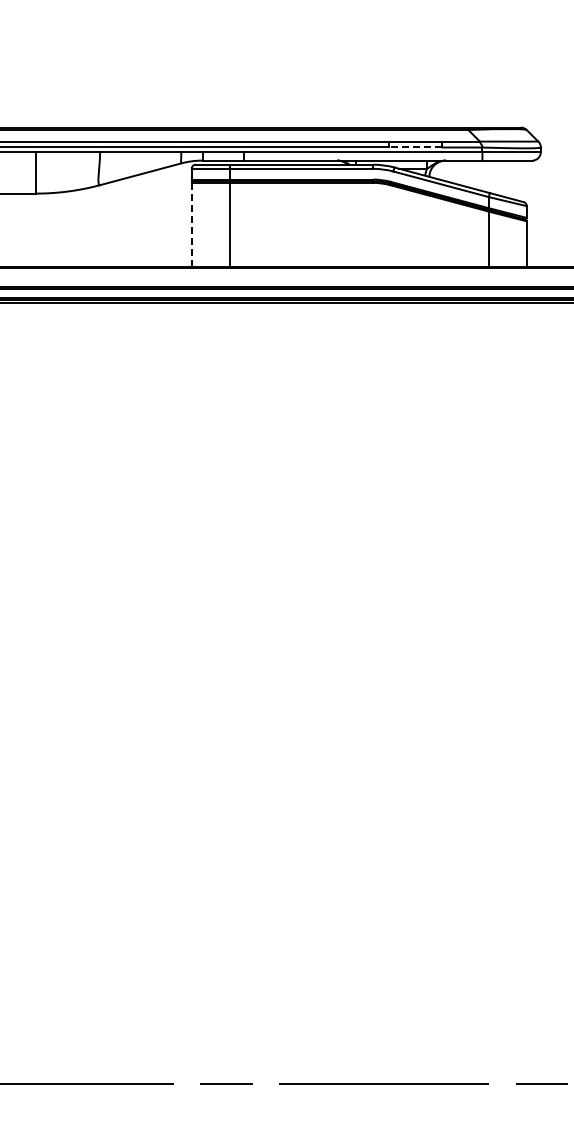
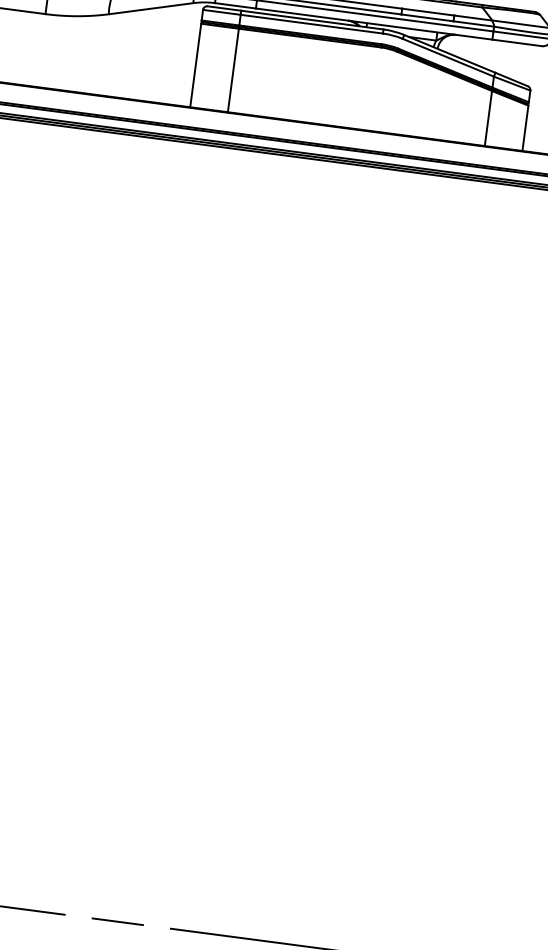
line: (414, 147) -> (426, 17), dashed -> solid
line: (191, 224) -> (195, 65), dashed -> solid

